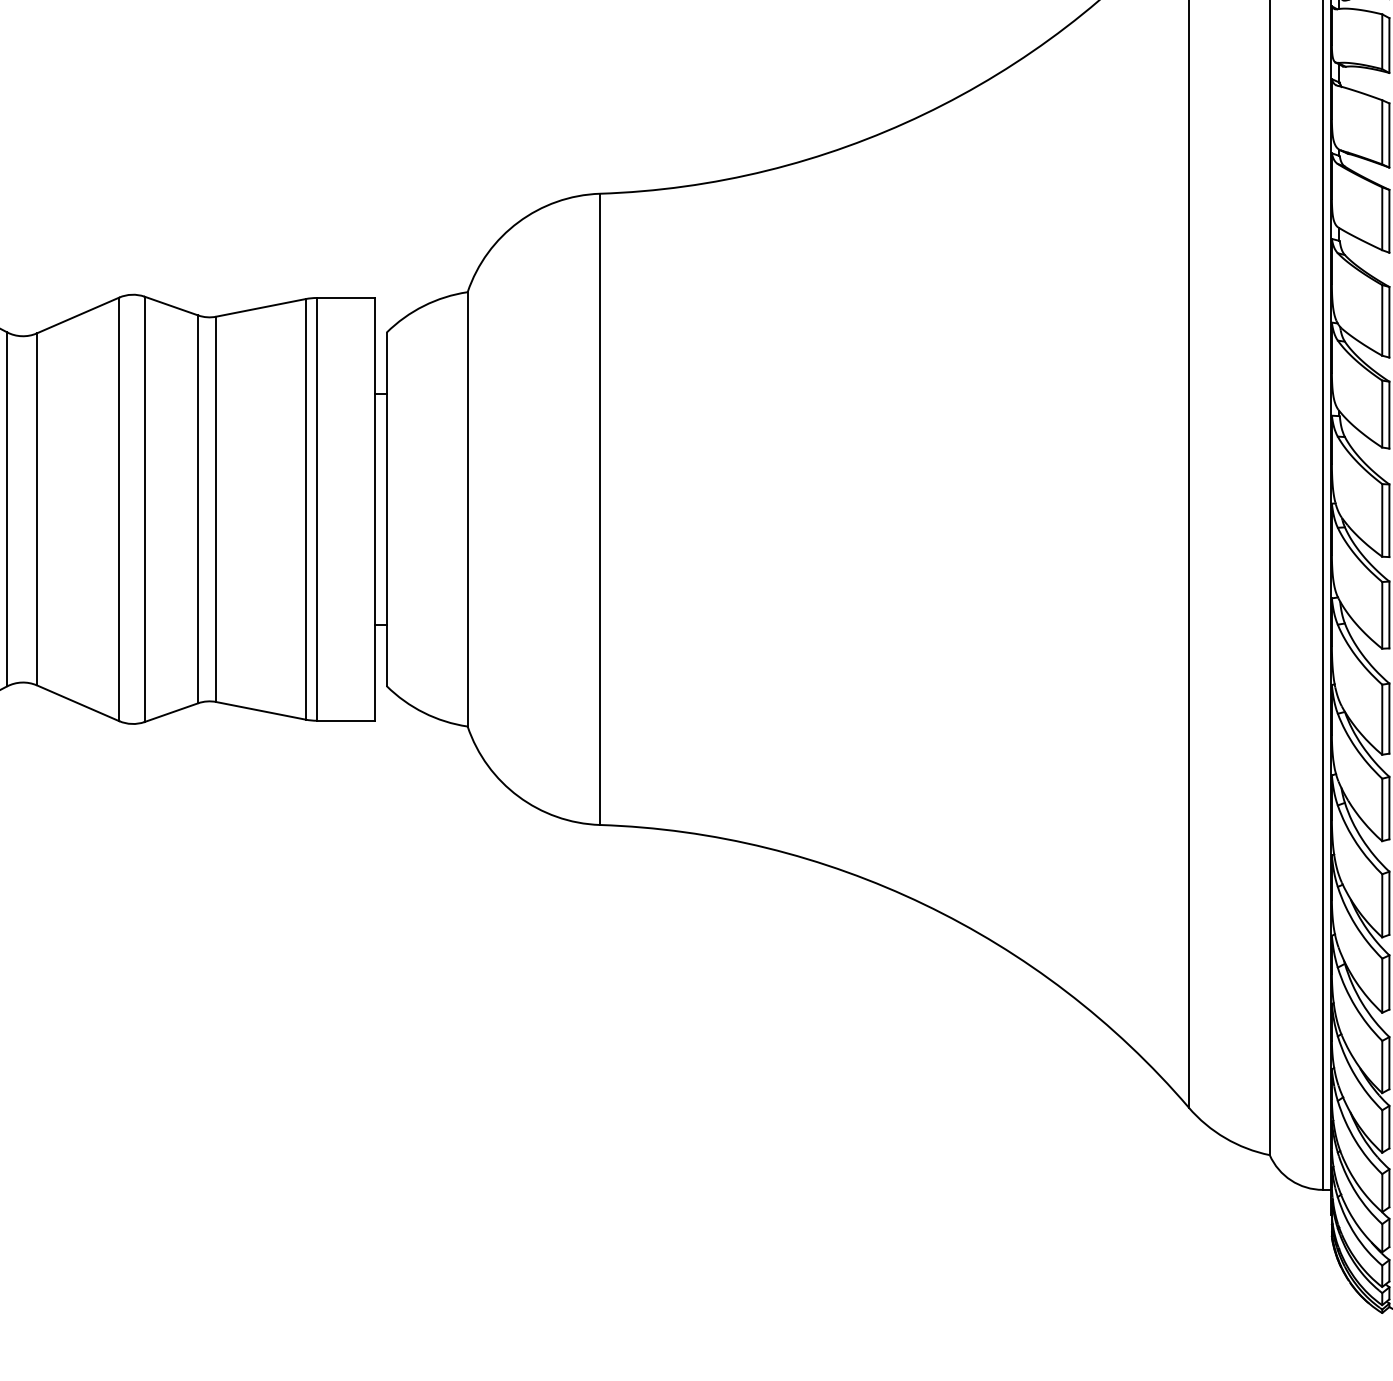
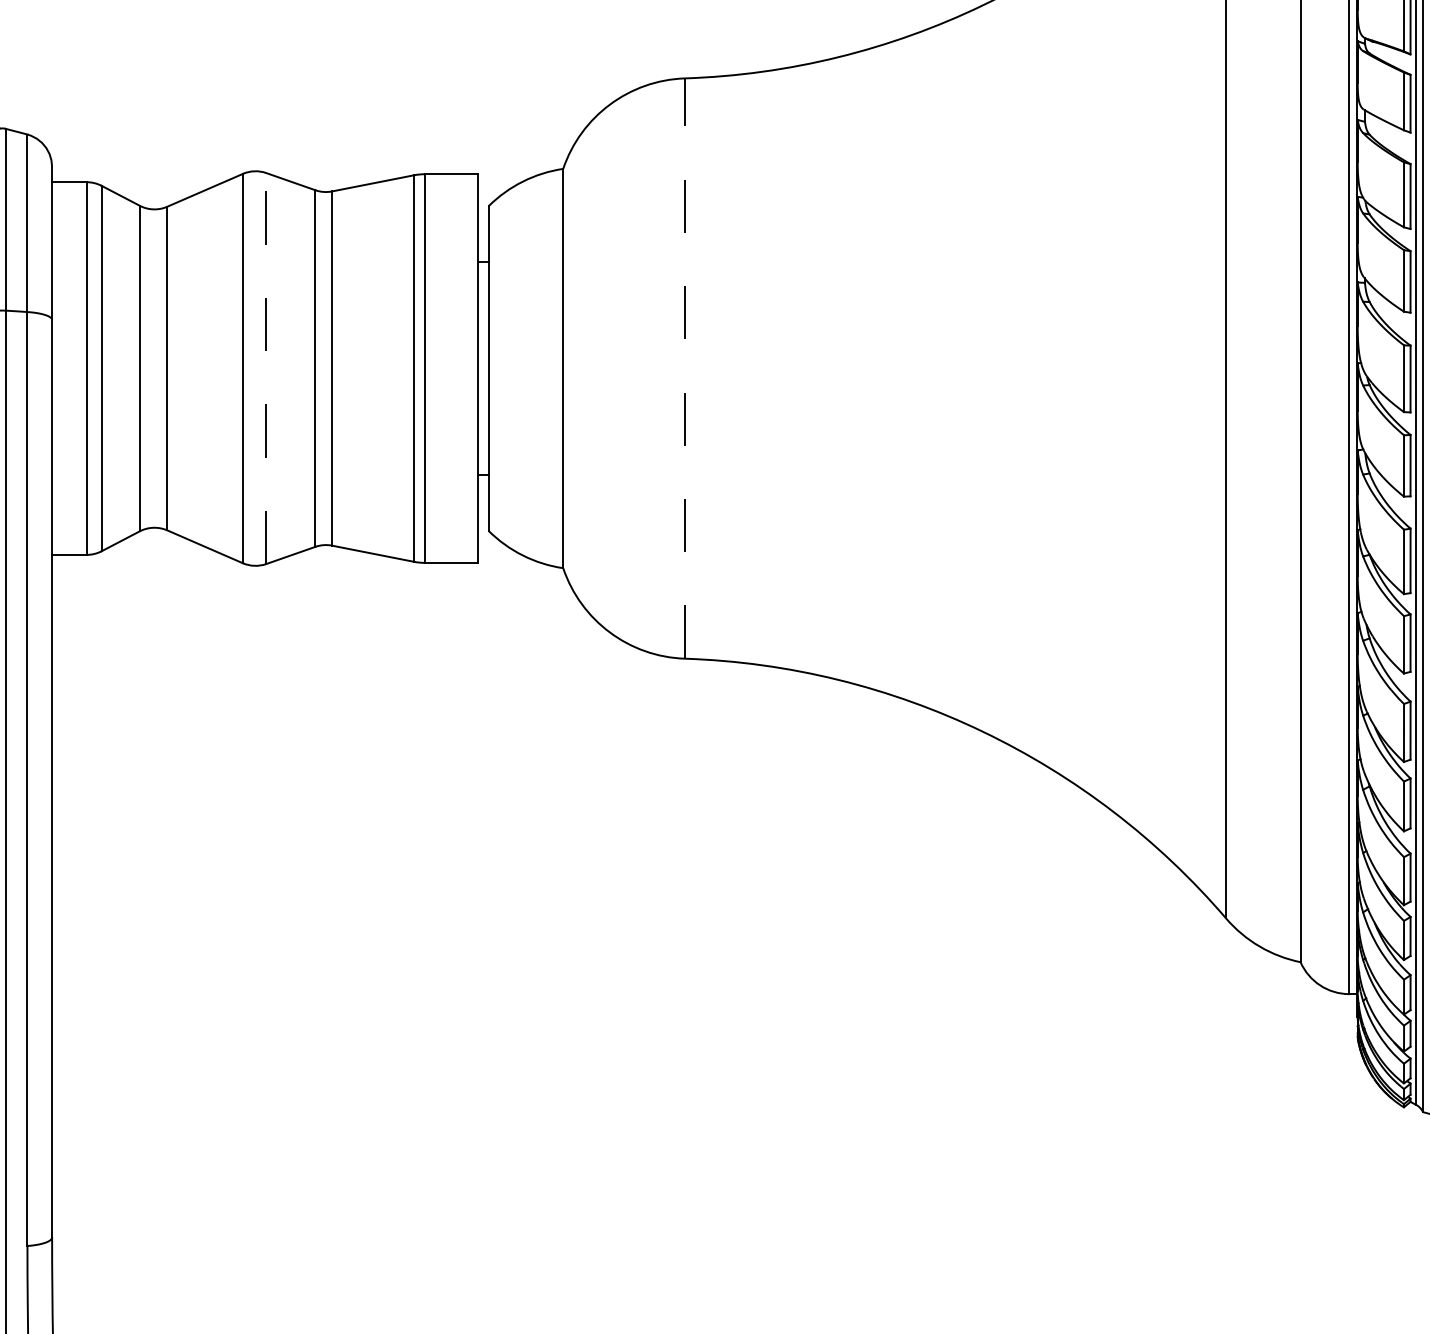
line: (144, 509) -> (266, 368), solid -> dashed
line: (599, 509) -> (684, 368), solid -> dashed

